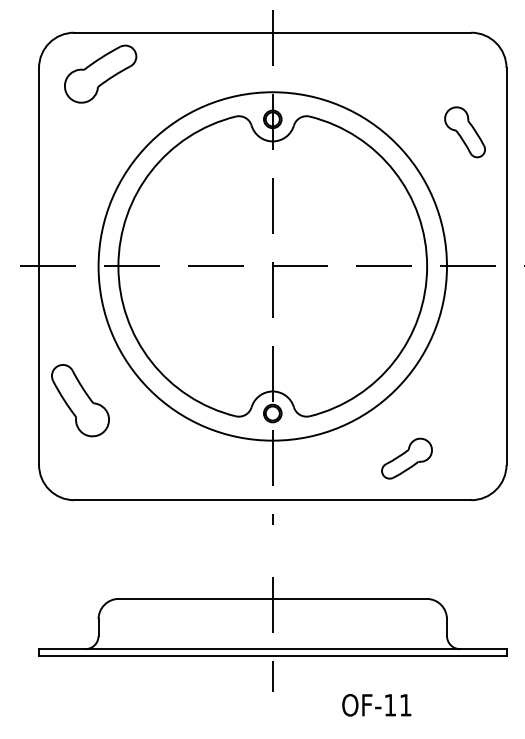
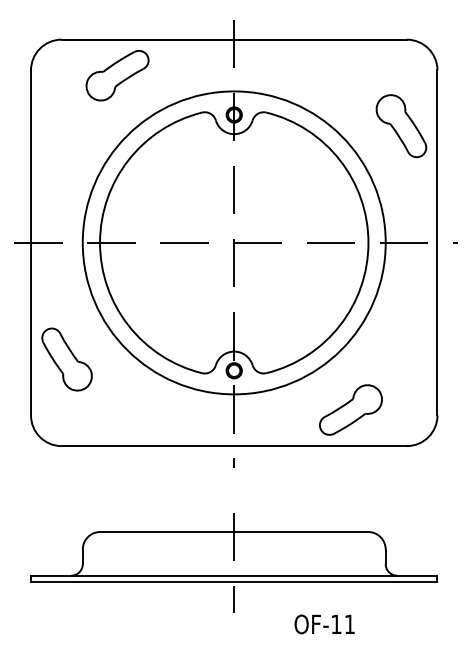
part: (100, 73) -> (117, 75), moved
part: (465, 132) -> (401, 126), size x1.43
part: (406, 458) -> (350, 409), size x1.43

